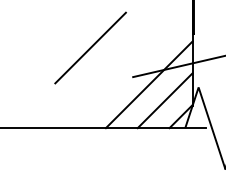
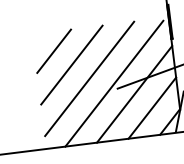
line: (74, 31) -> (53, 50), added
line: (106, 63) -> (89, 78), added
line: (130, 71) -> (114, 83), added

